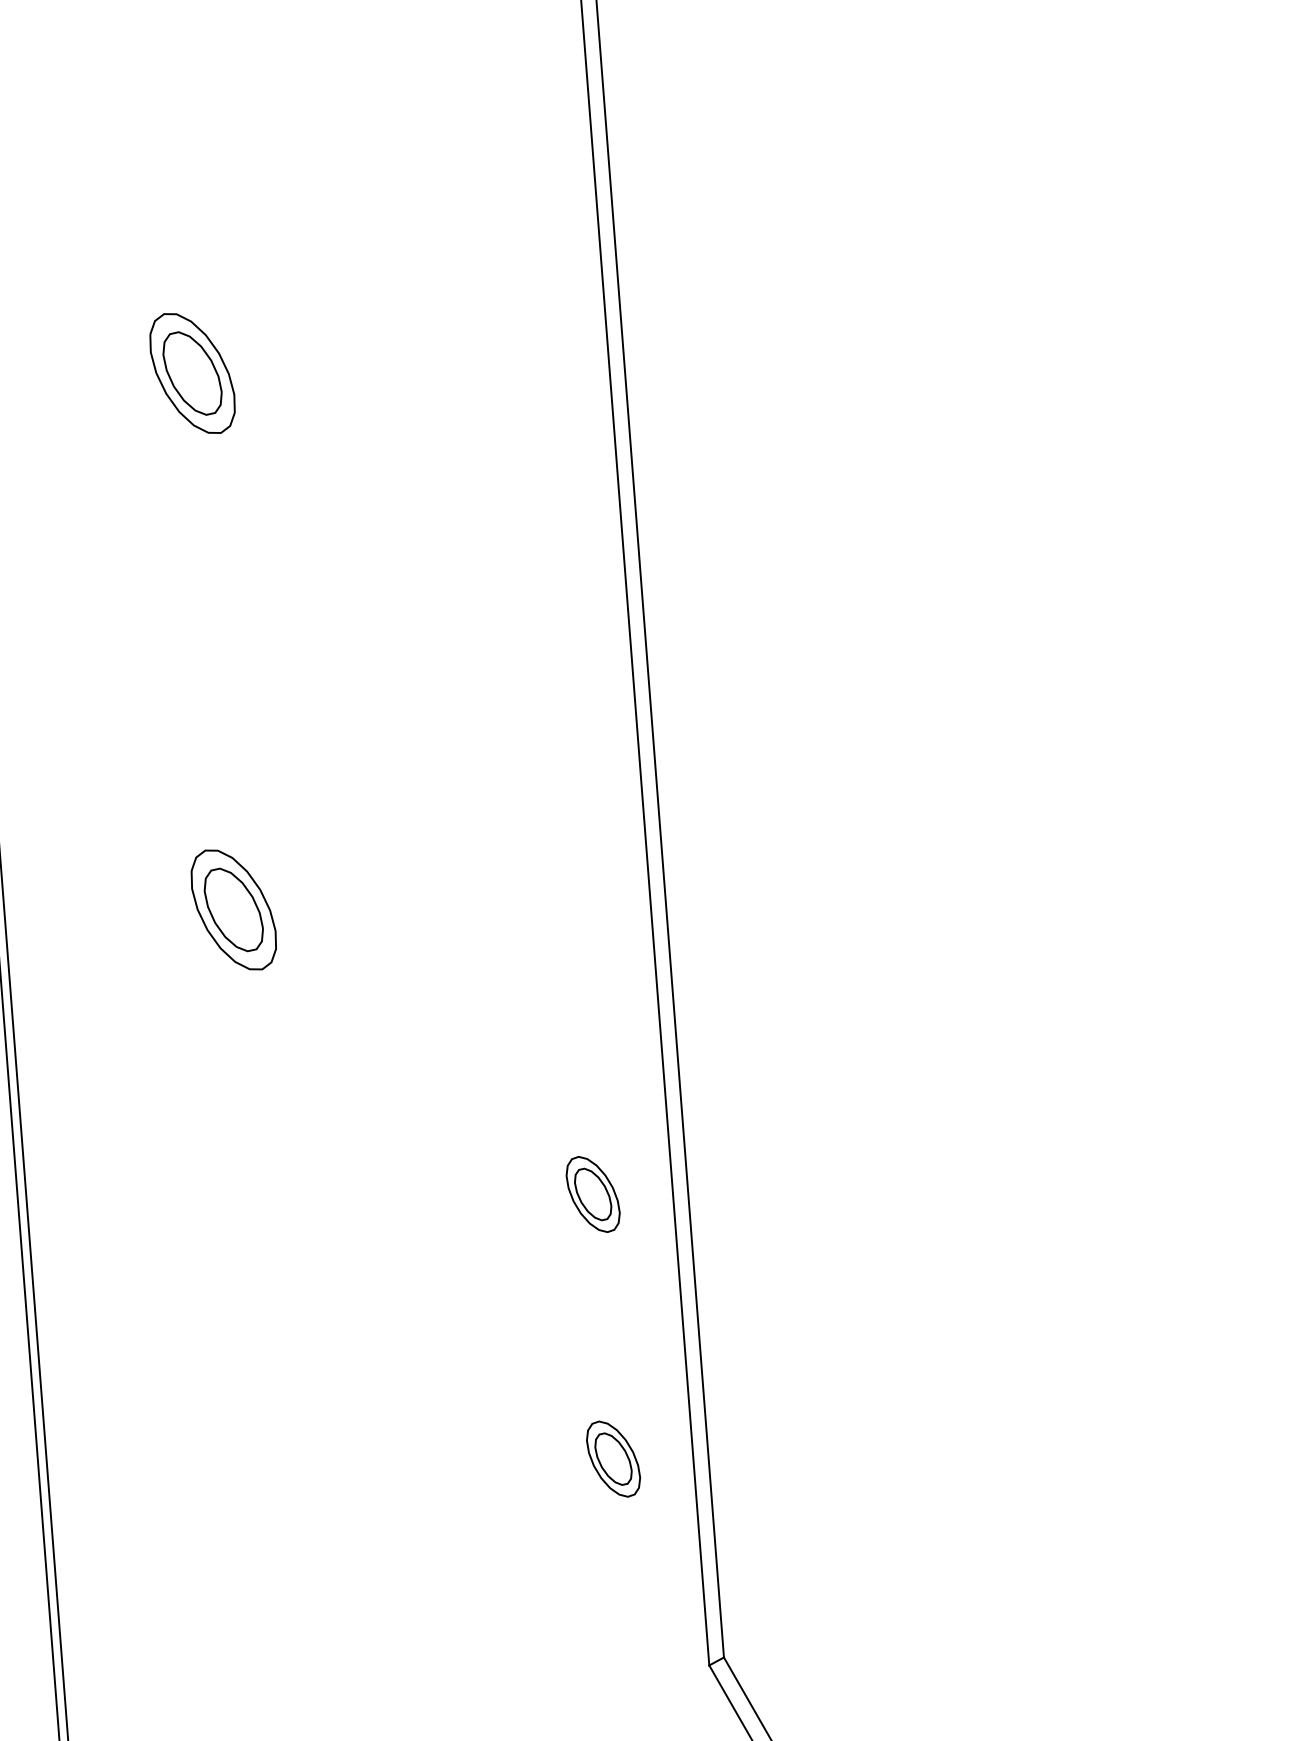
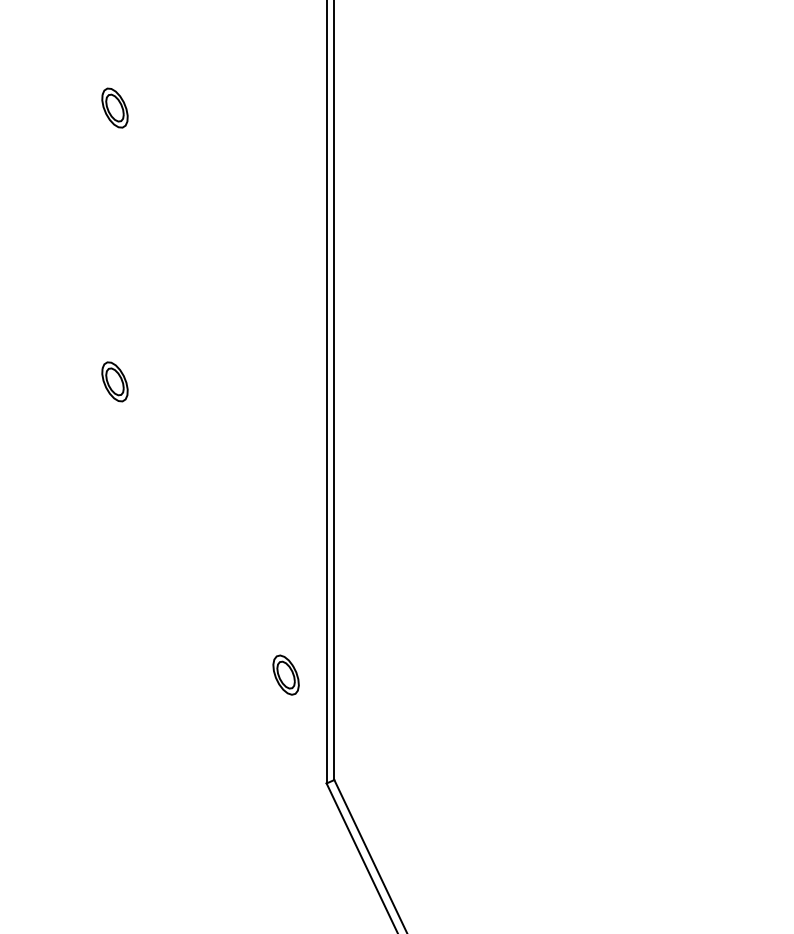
part: (191, 372) -> (114, 107), size x0.62
part: (232, 909) -> (114, 381), size x0.62
part: (591, 1193) -> (285, 539), removed

